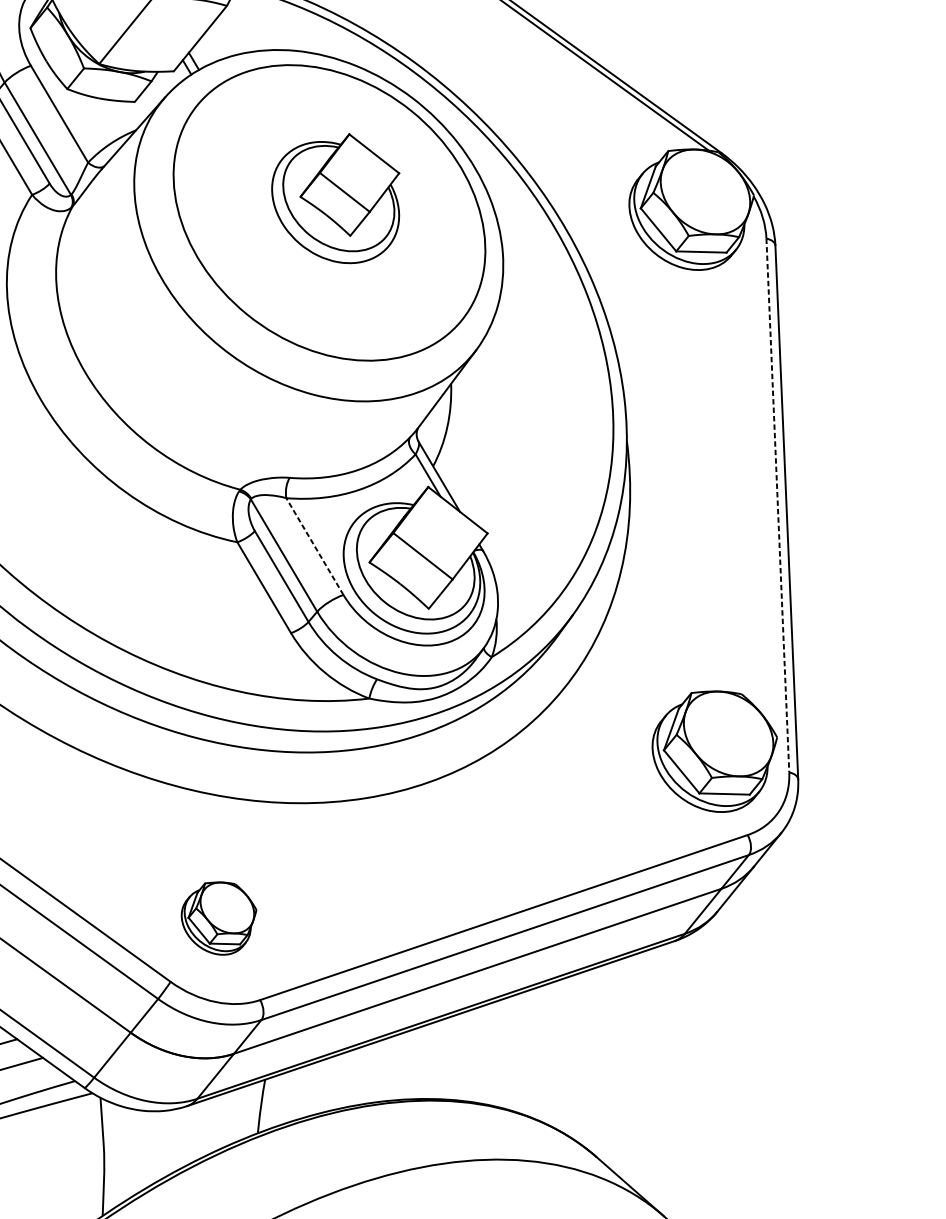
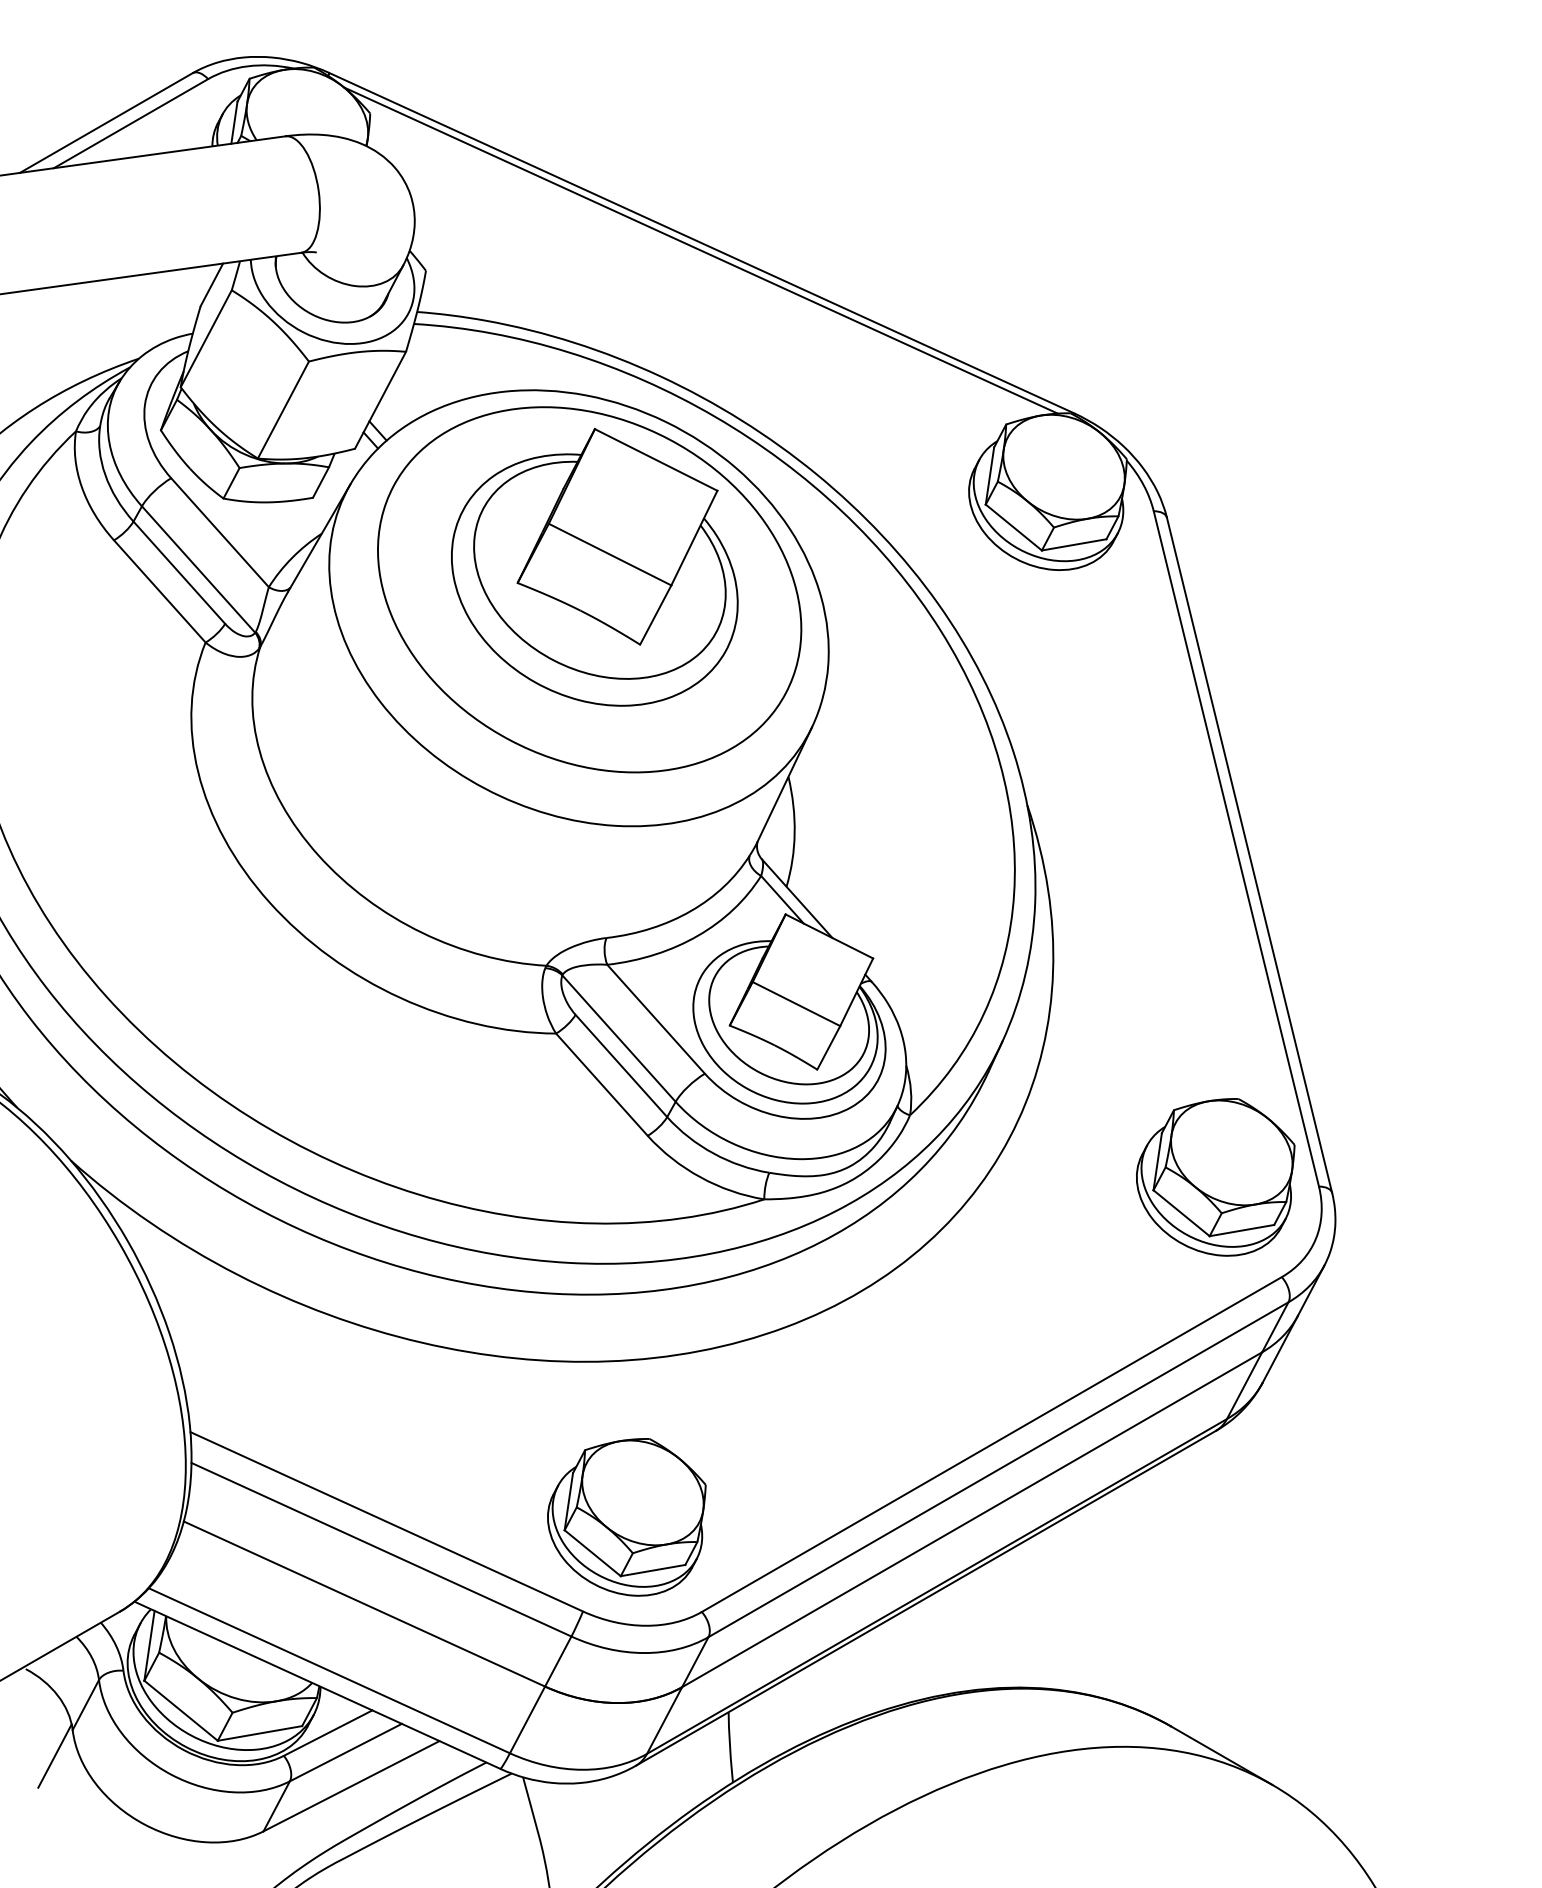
part: (336, 196) -> (594, 567), size x1.67
line: (778, 505) -> (1236, 848), dashed -> solid
line: (314, 545) -> (655, 1018), dashed -> solid
part: (217, 917) -> (626, 1517), size x1.67

